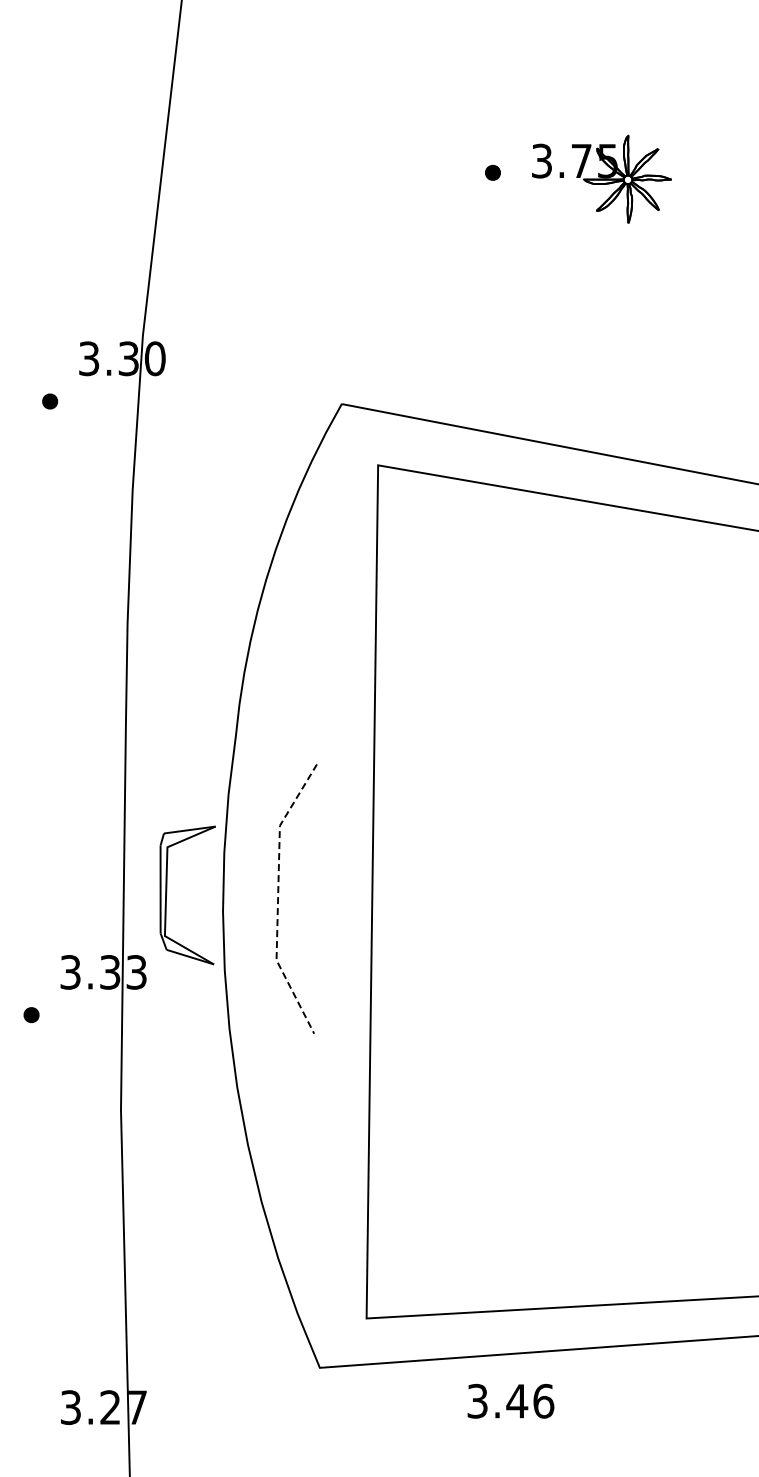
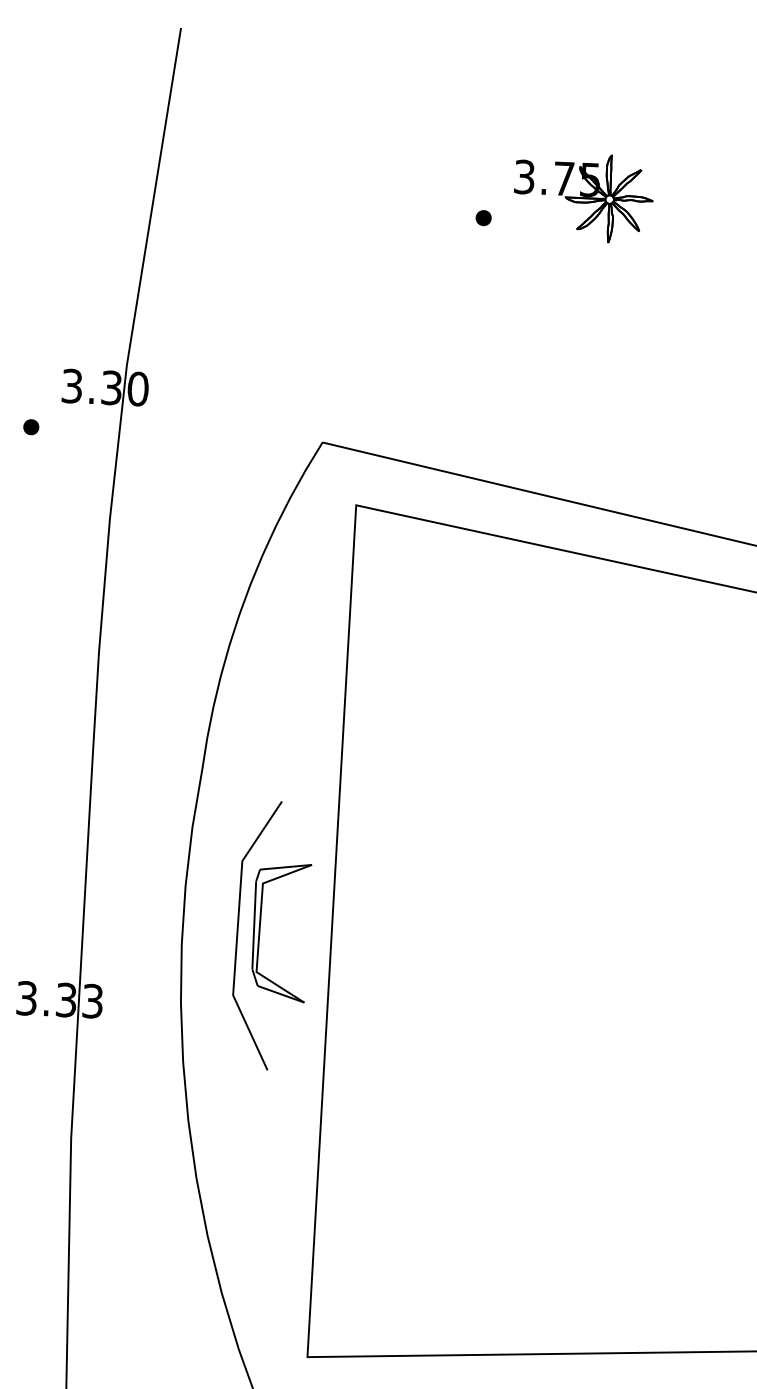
part: (601, 178) -> (583, 197), moved
part: (167, 892) -> (261, 928), moved
line: (278, 898) -> (237, 933), dashed -> solid

